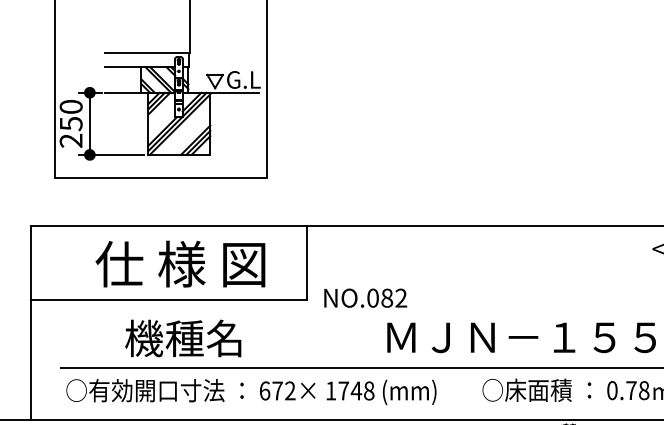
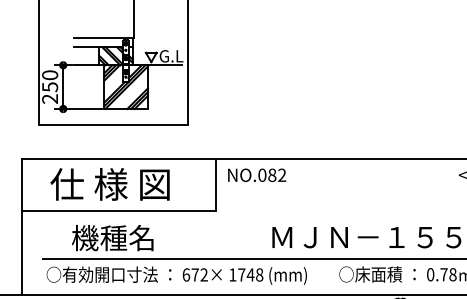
text: (180, 263) -> (110, 183), moved
text: (365, 297) -> (257, 174), moved
text: (183, 338) -> (112, 238), moved

